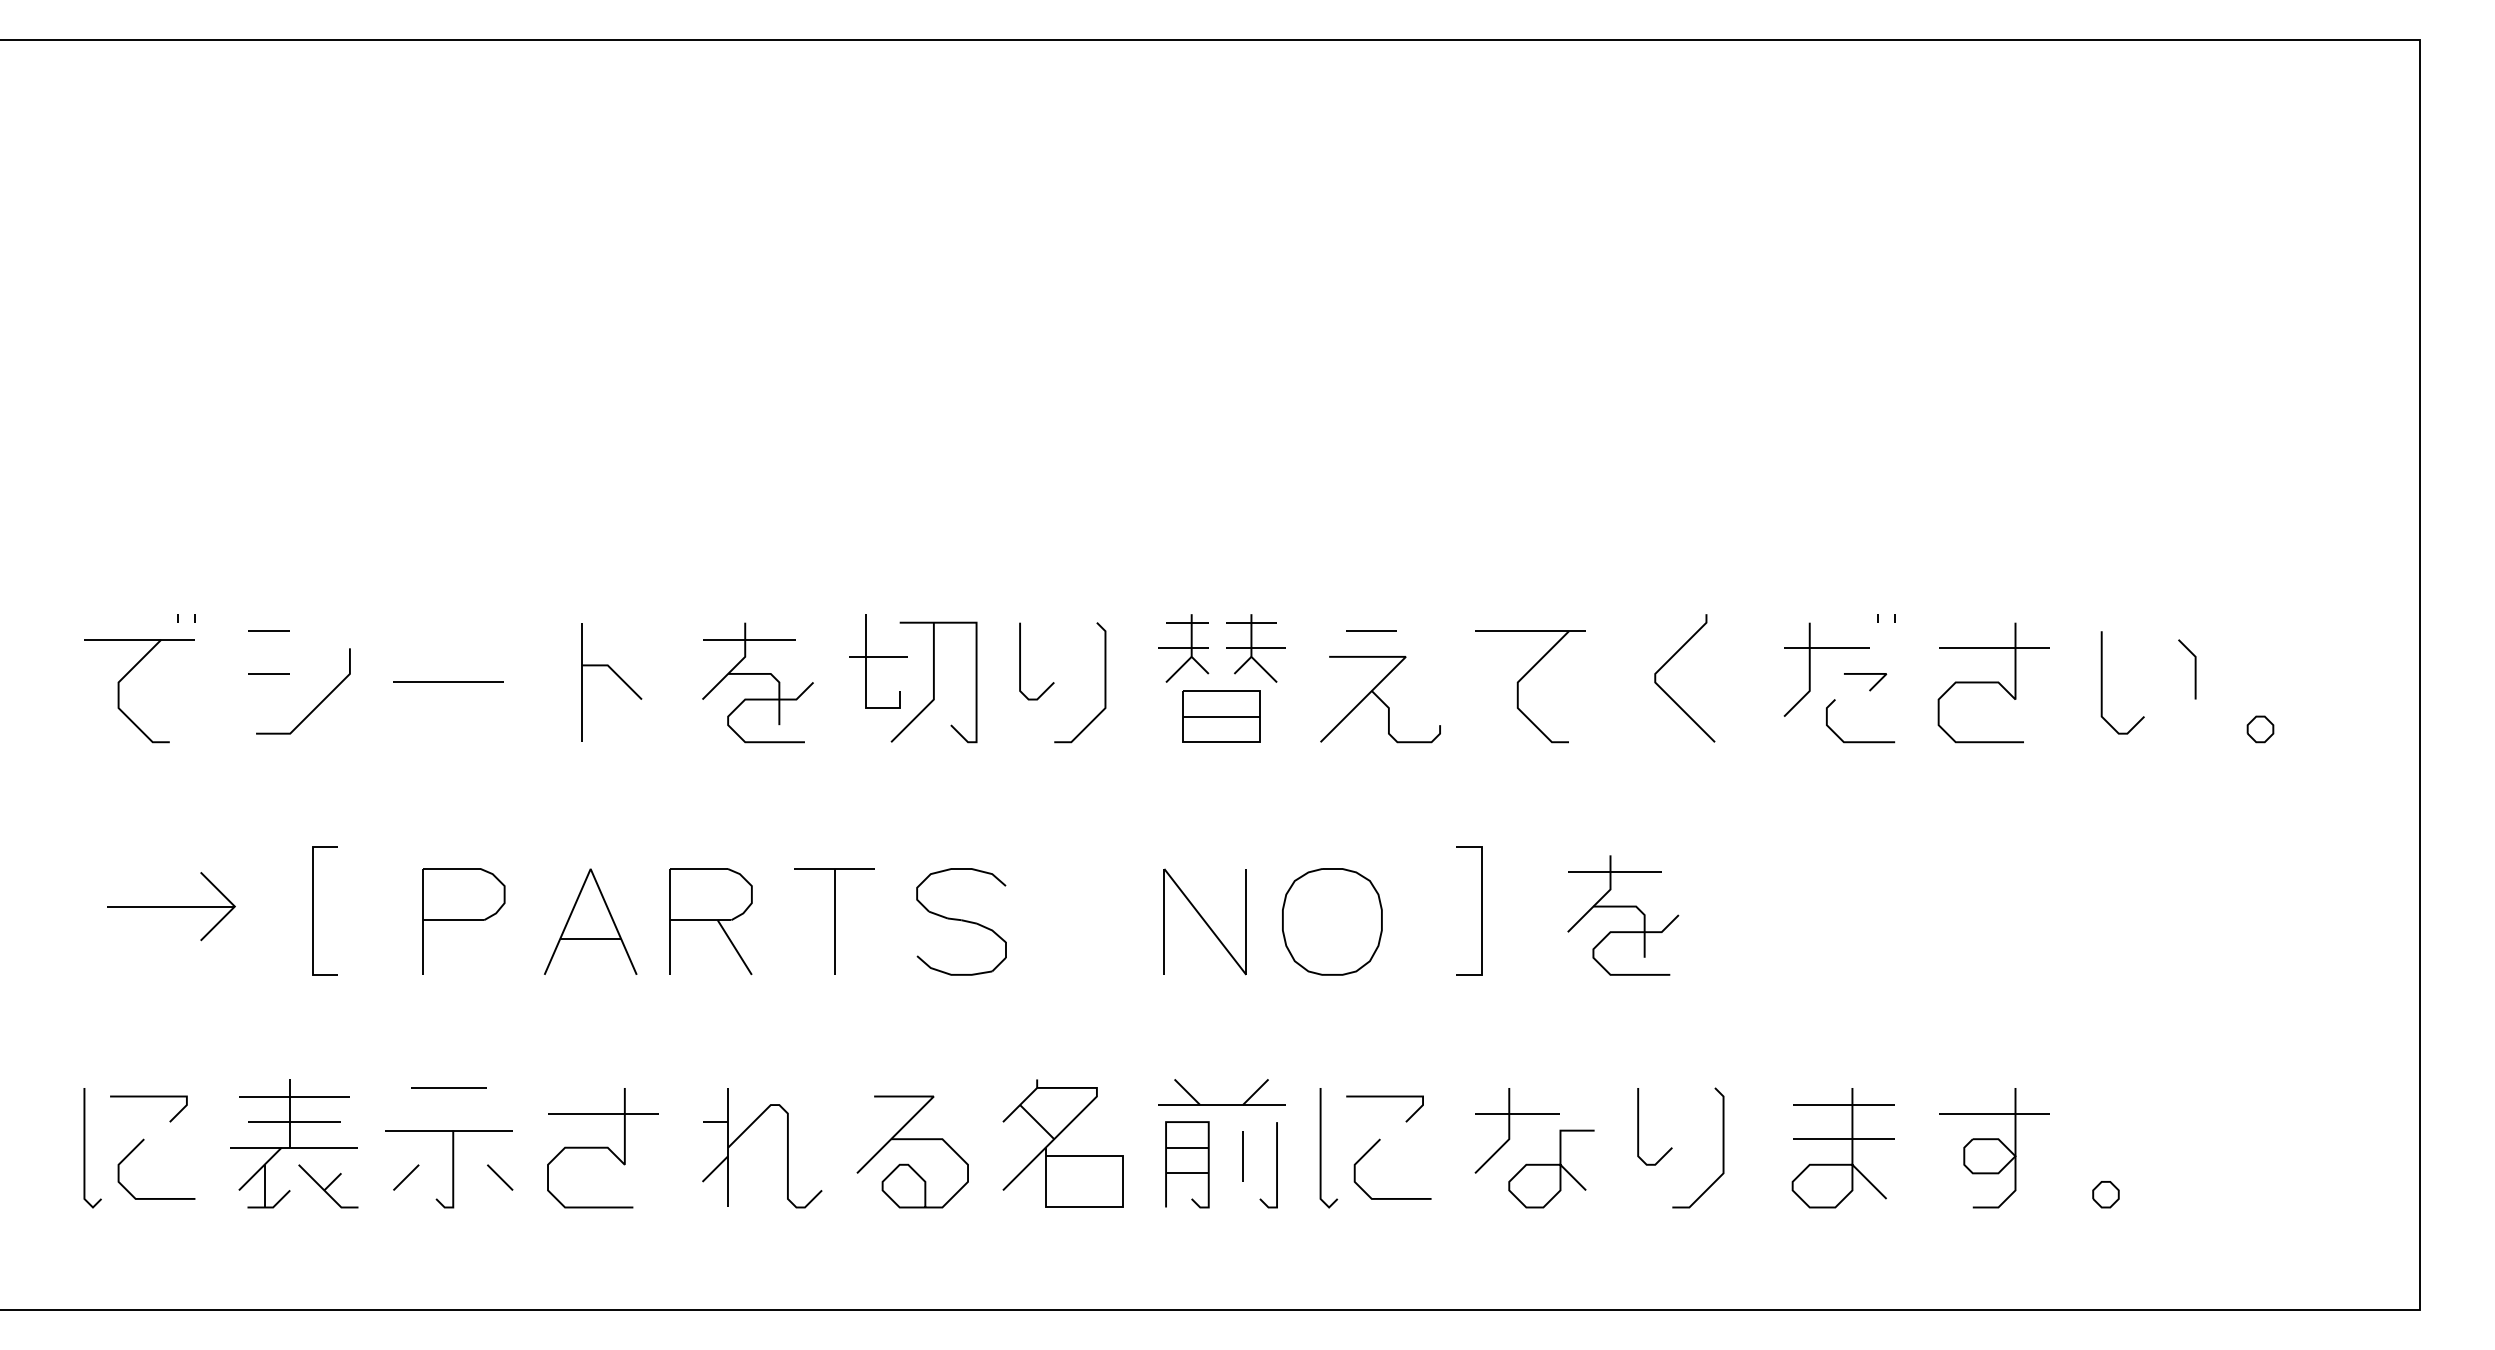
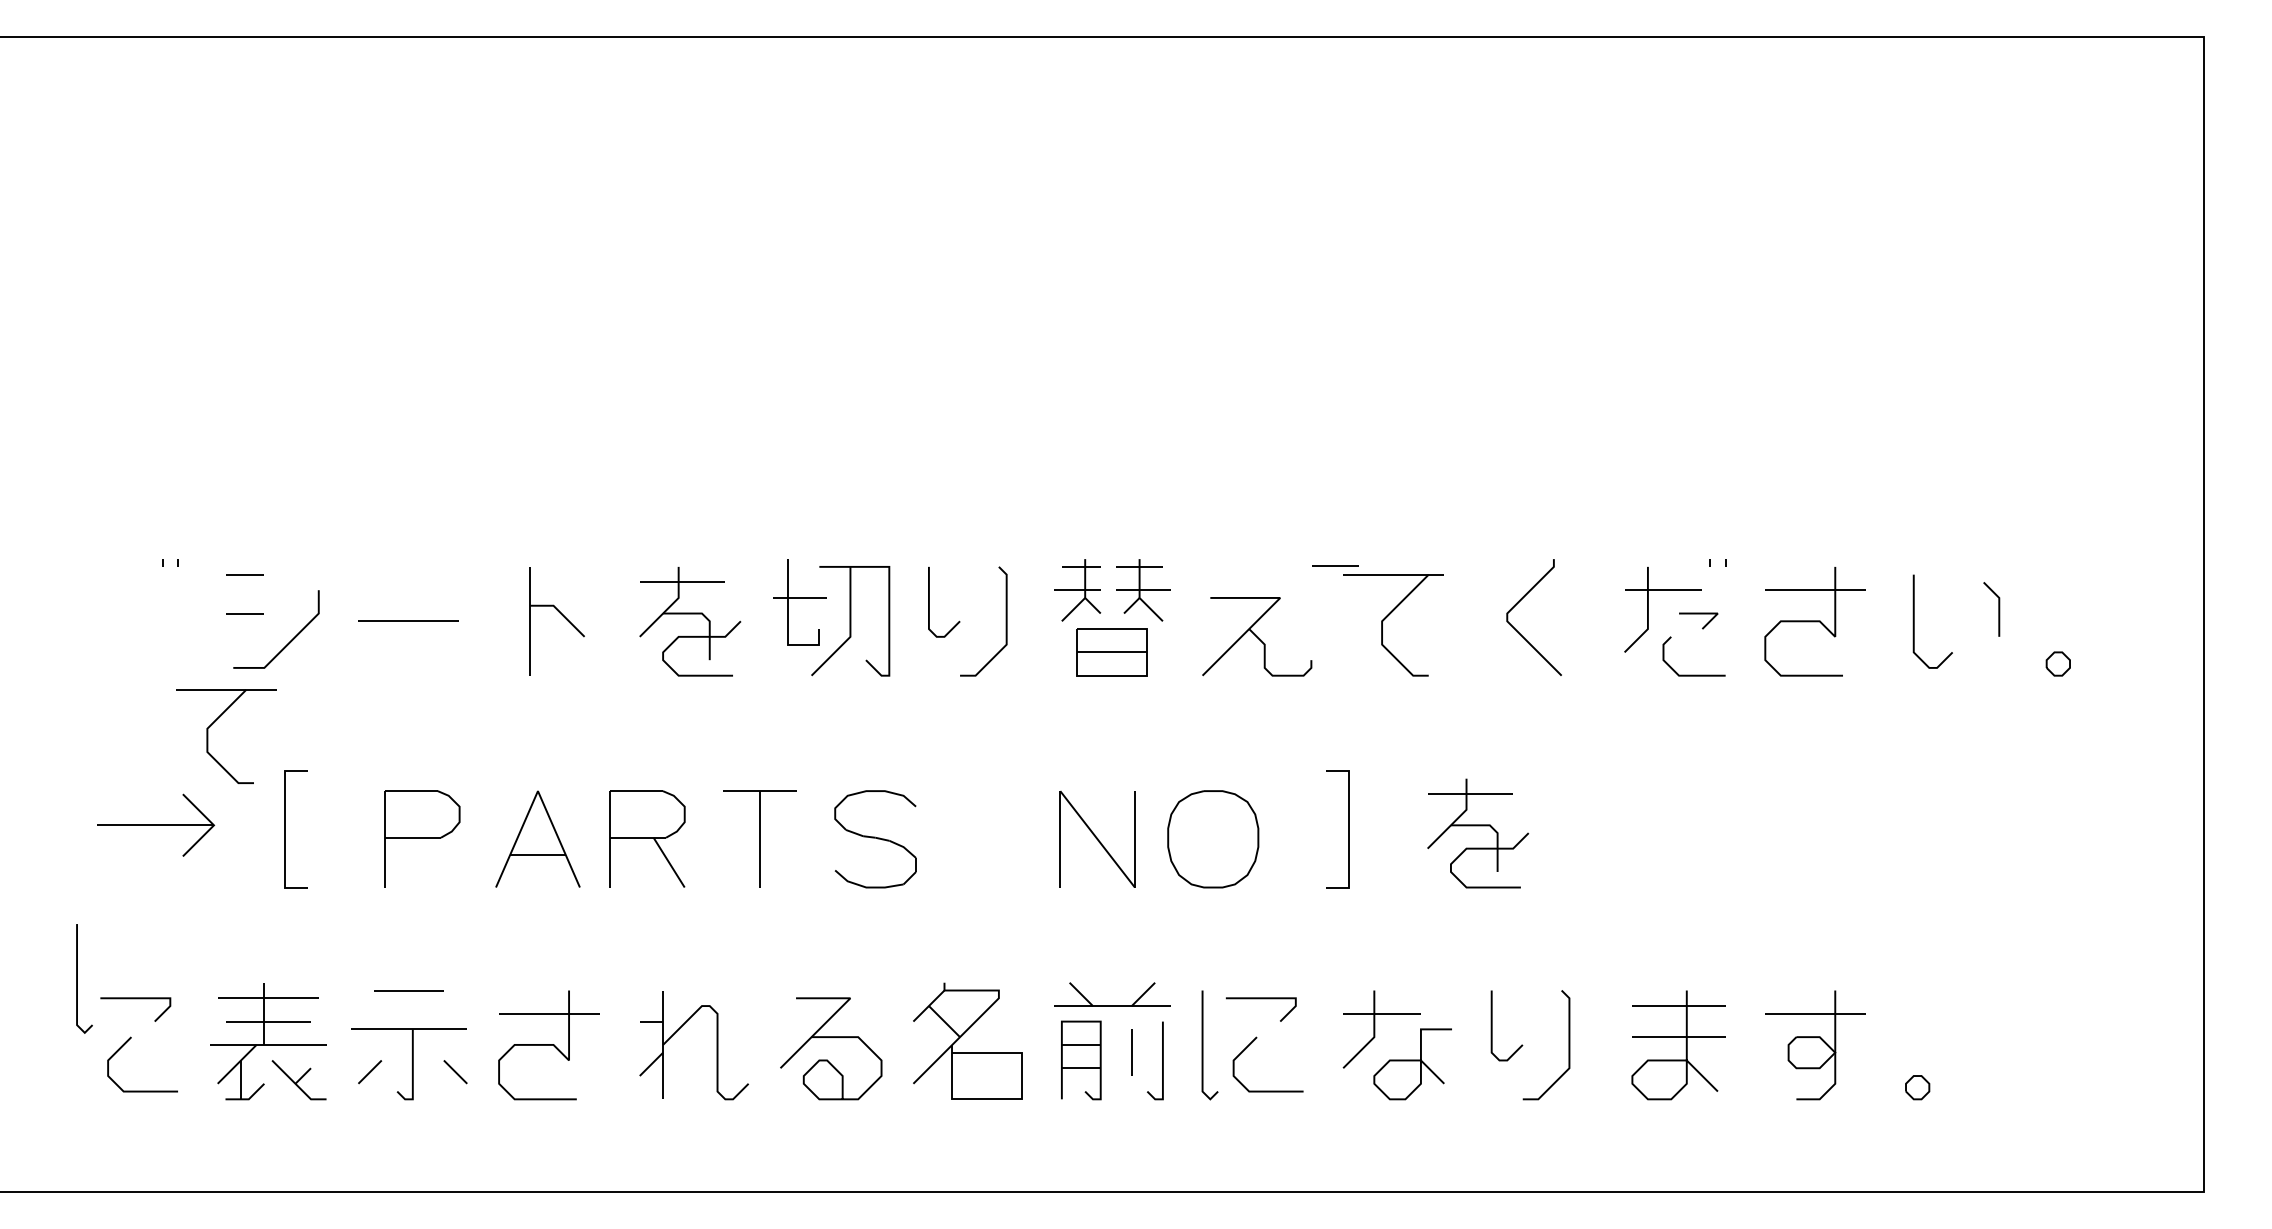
line: (1371, 630) -> (1335, 564), moved
part: (119, 691) -> (208, 736), moved
line: (85, 1148) -> (77, 979), moved

